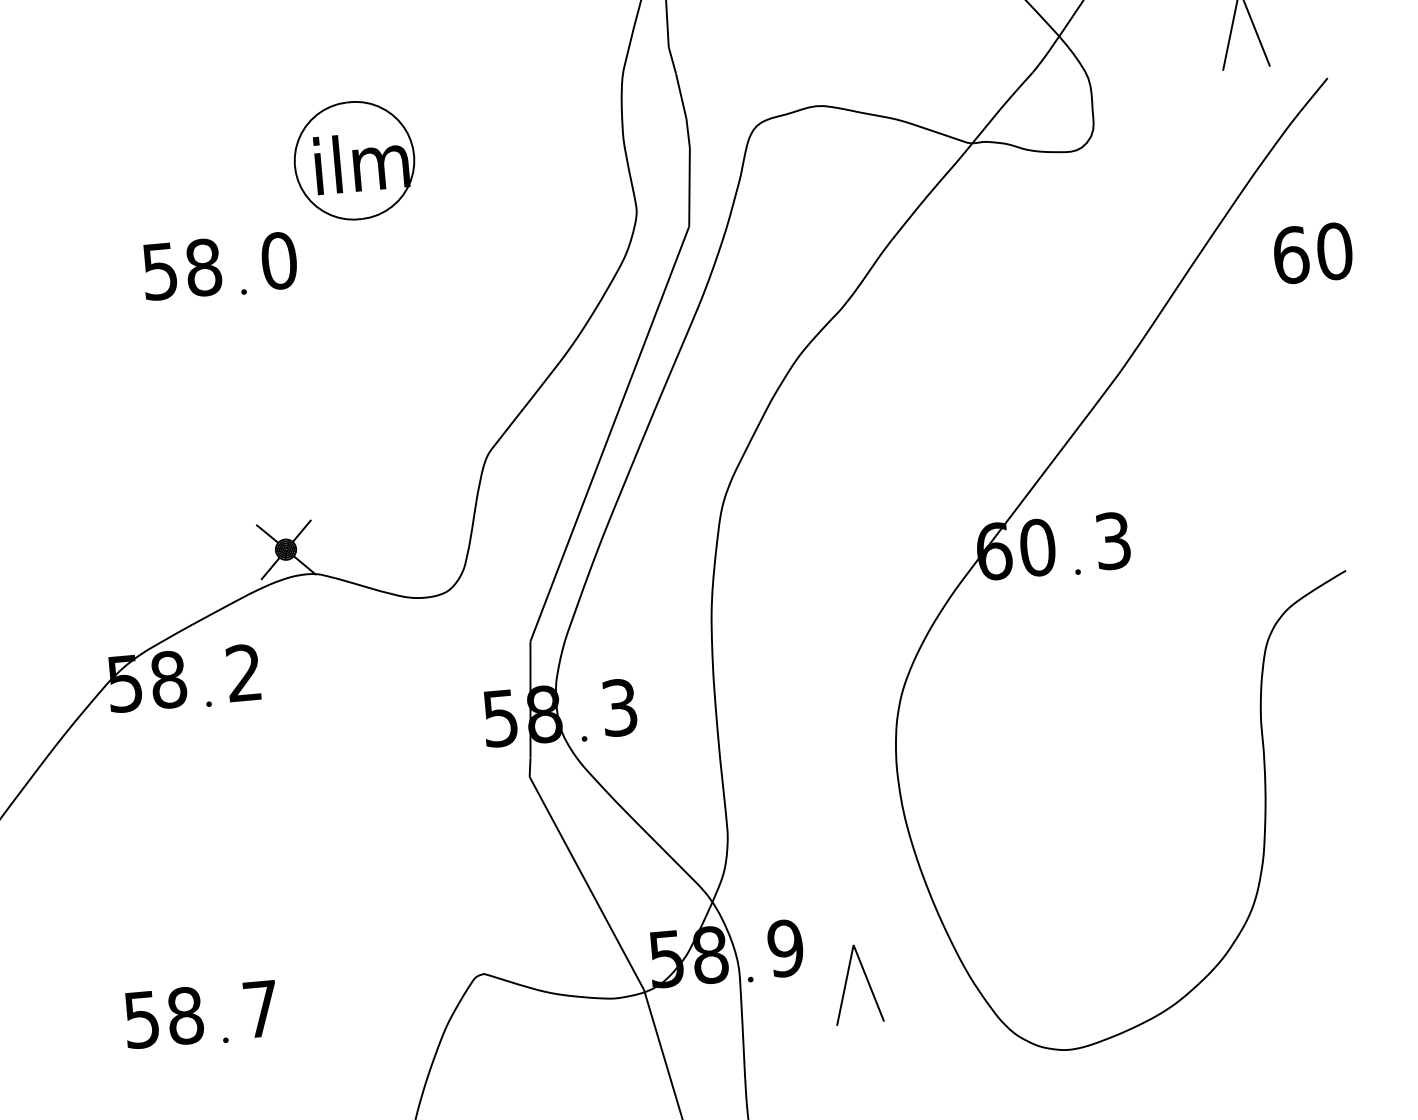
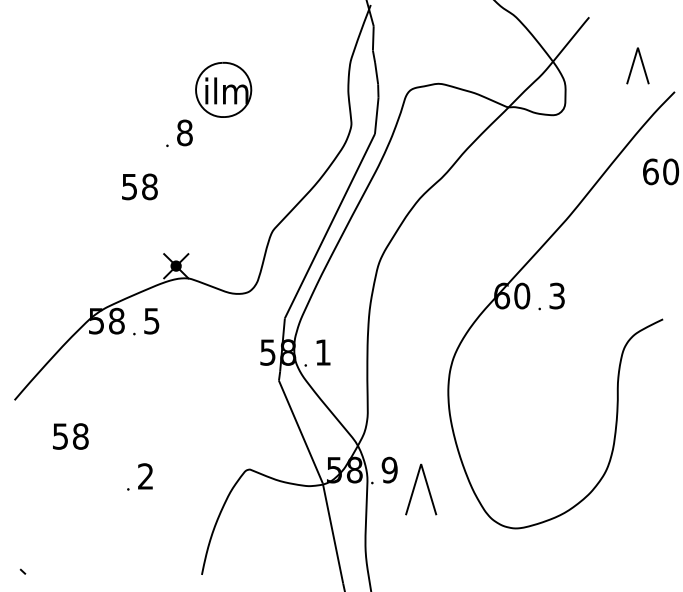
text: (278, 260) -> (184, 132), 0 -> 8
text: (181, 268) -> (139, 186), moved
text: (243, 671) -> (151, 320), 2 -> 5
text: (618, 707) -> (322, 352), 3 -> 1
part: (855, 984) -> (420, 489), size x1.4
text: (260, 1009) -> (145, 476), 7 -> 2
text: (163, 1017) -> (70, 436), moved

